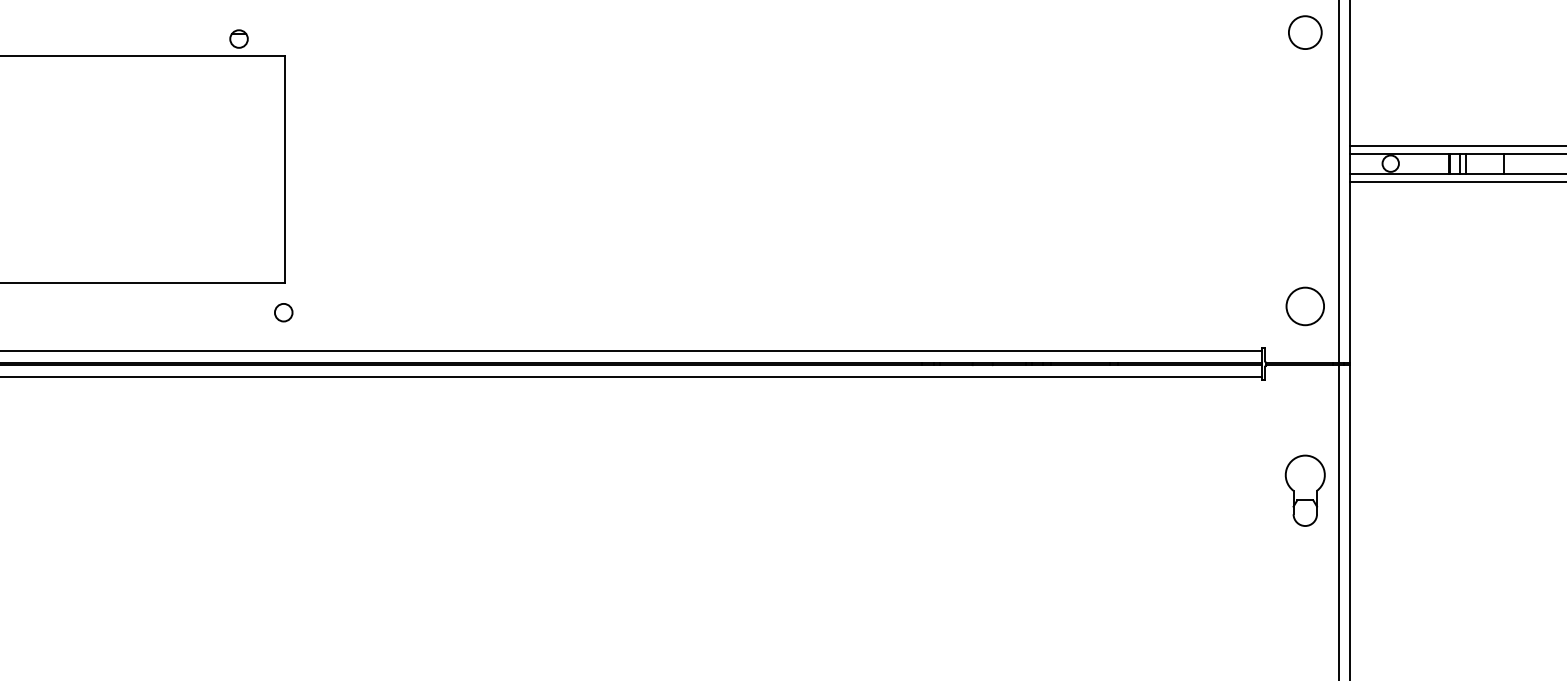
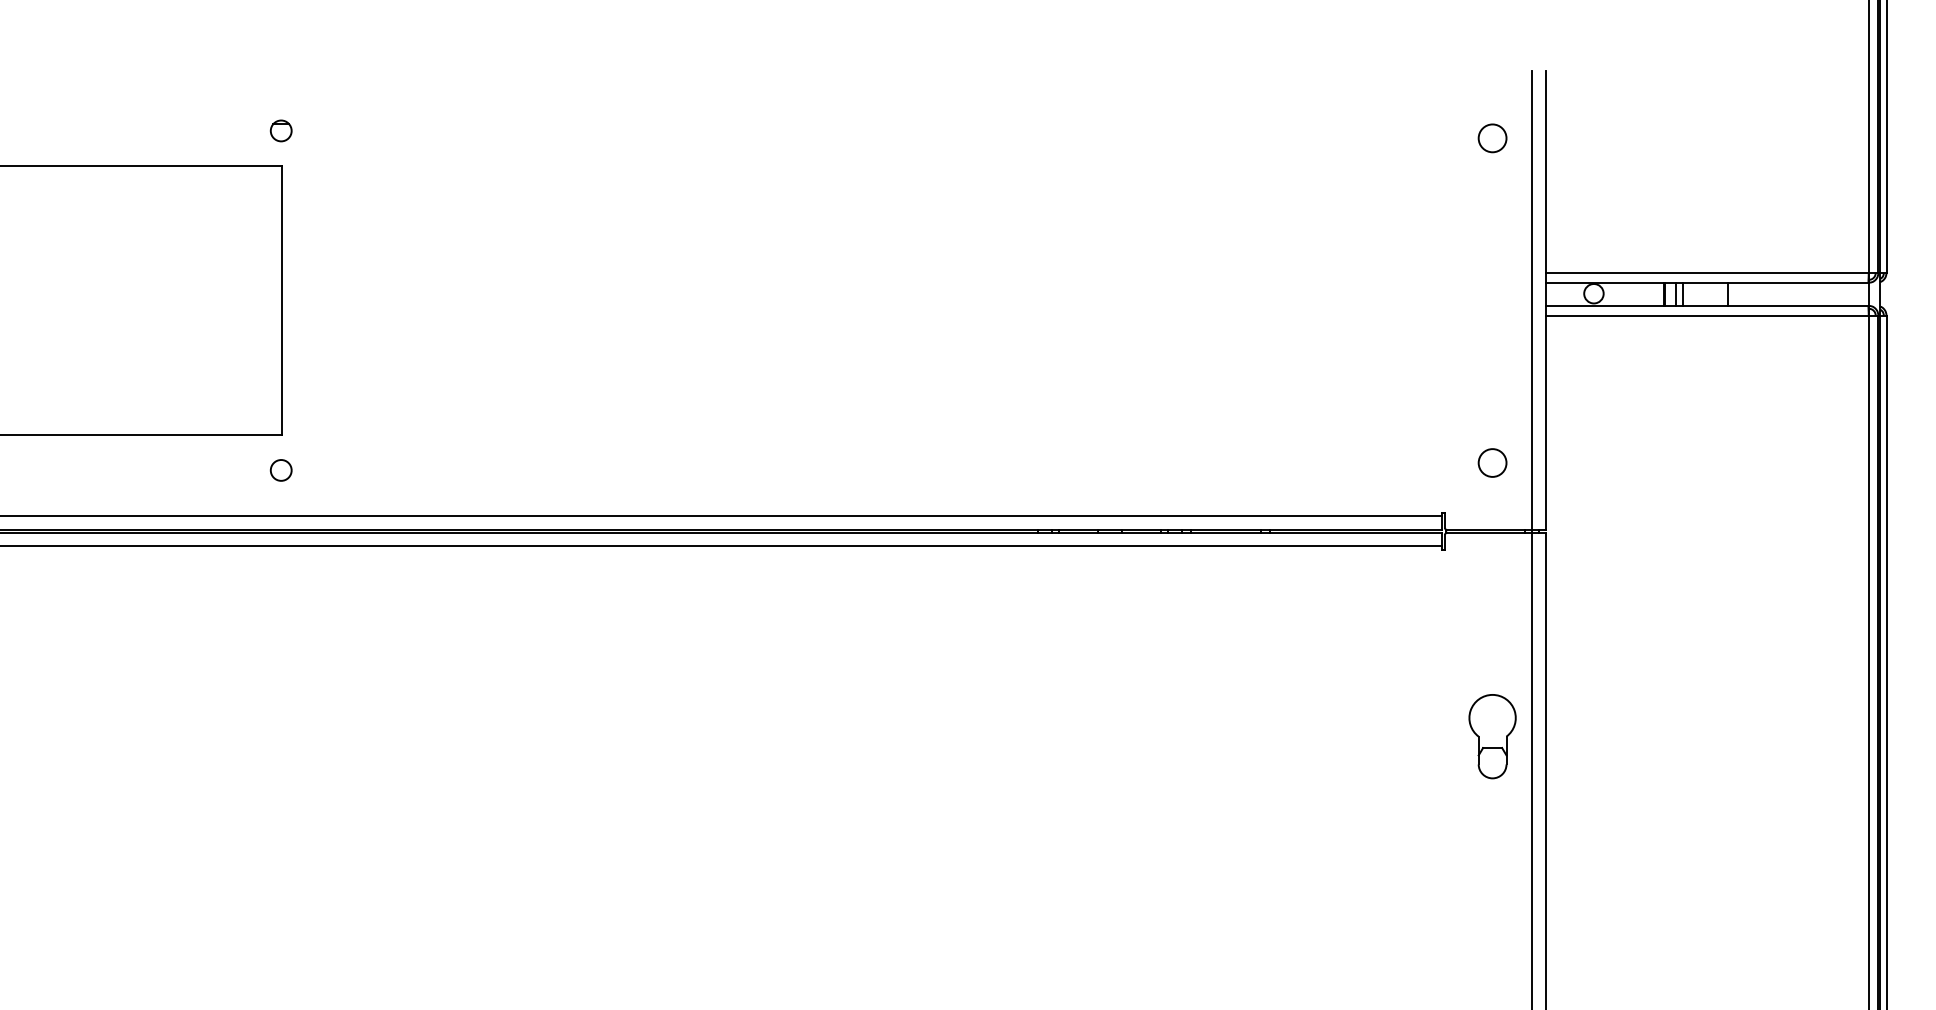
circle: (1305, 32) -> (1492, 138), size x0.71
part: (238, 38) -> (280, 130), moved
circle: (1305, 306) -> (1492, 462), size x0.62
part: (1305, 490) -> (1492, 736), moved

